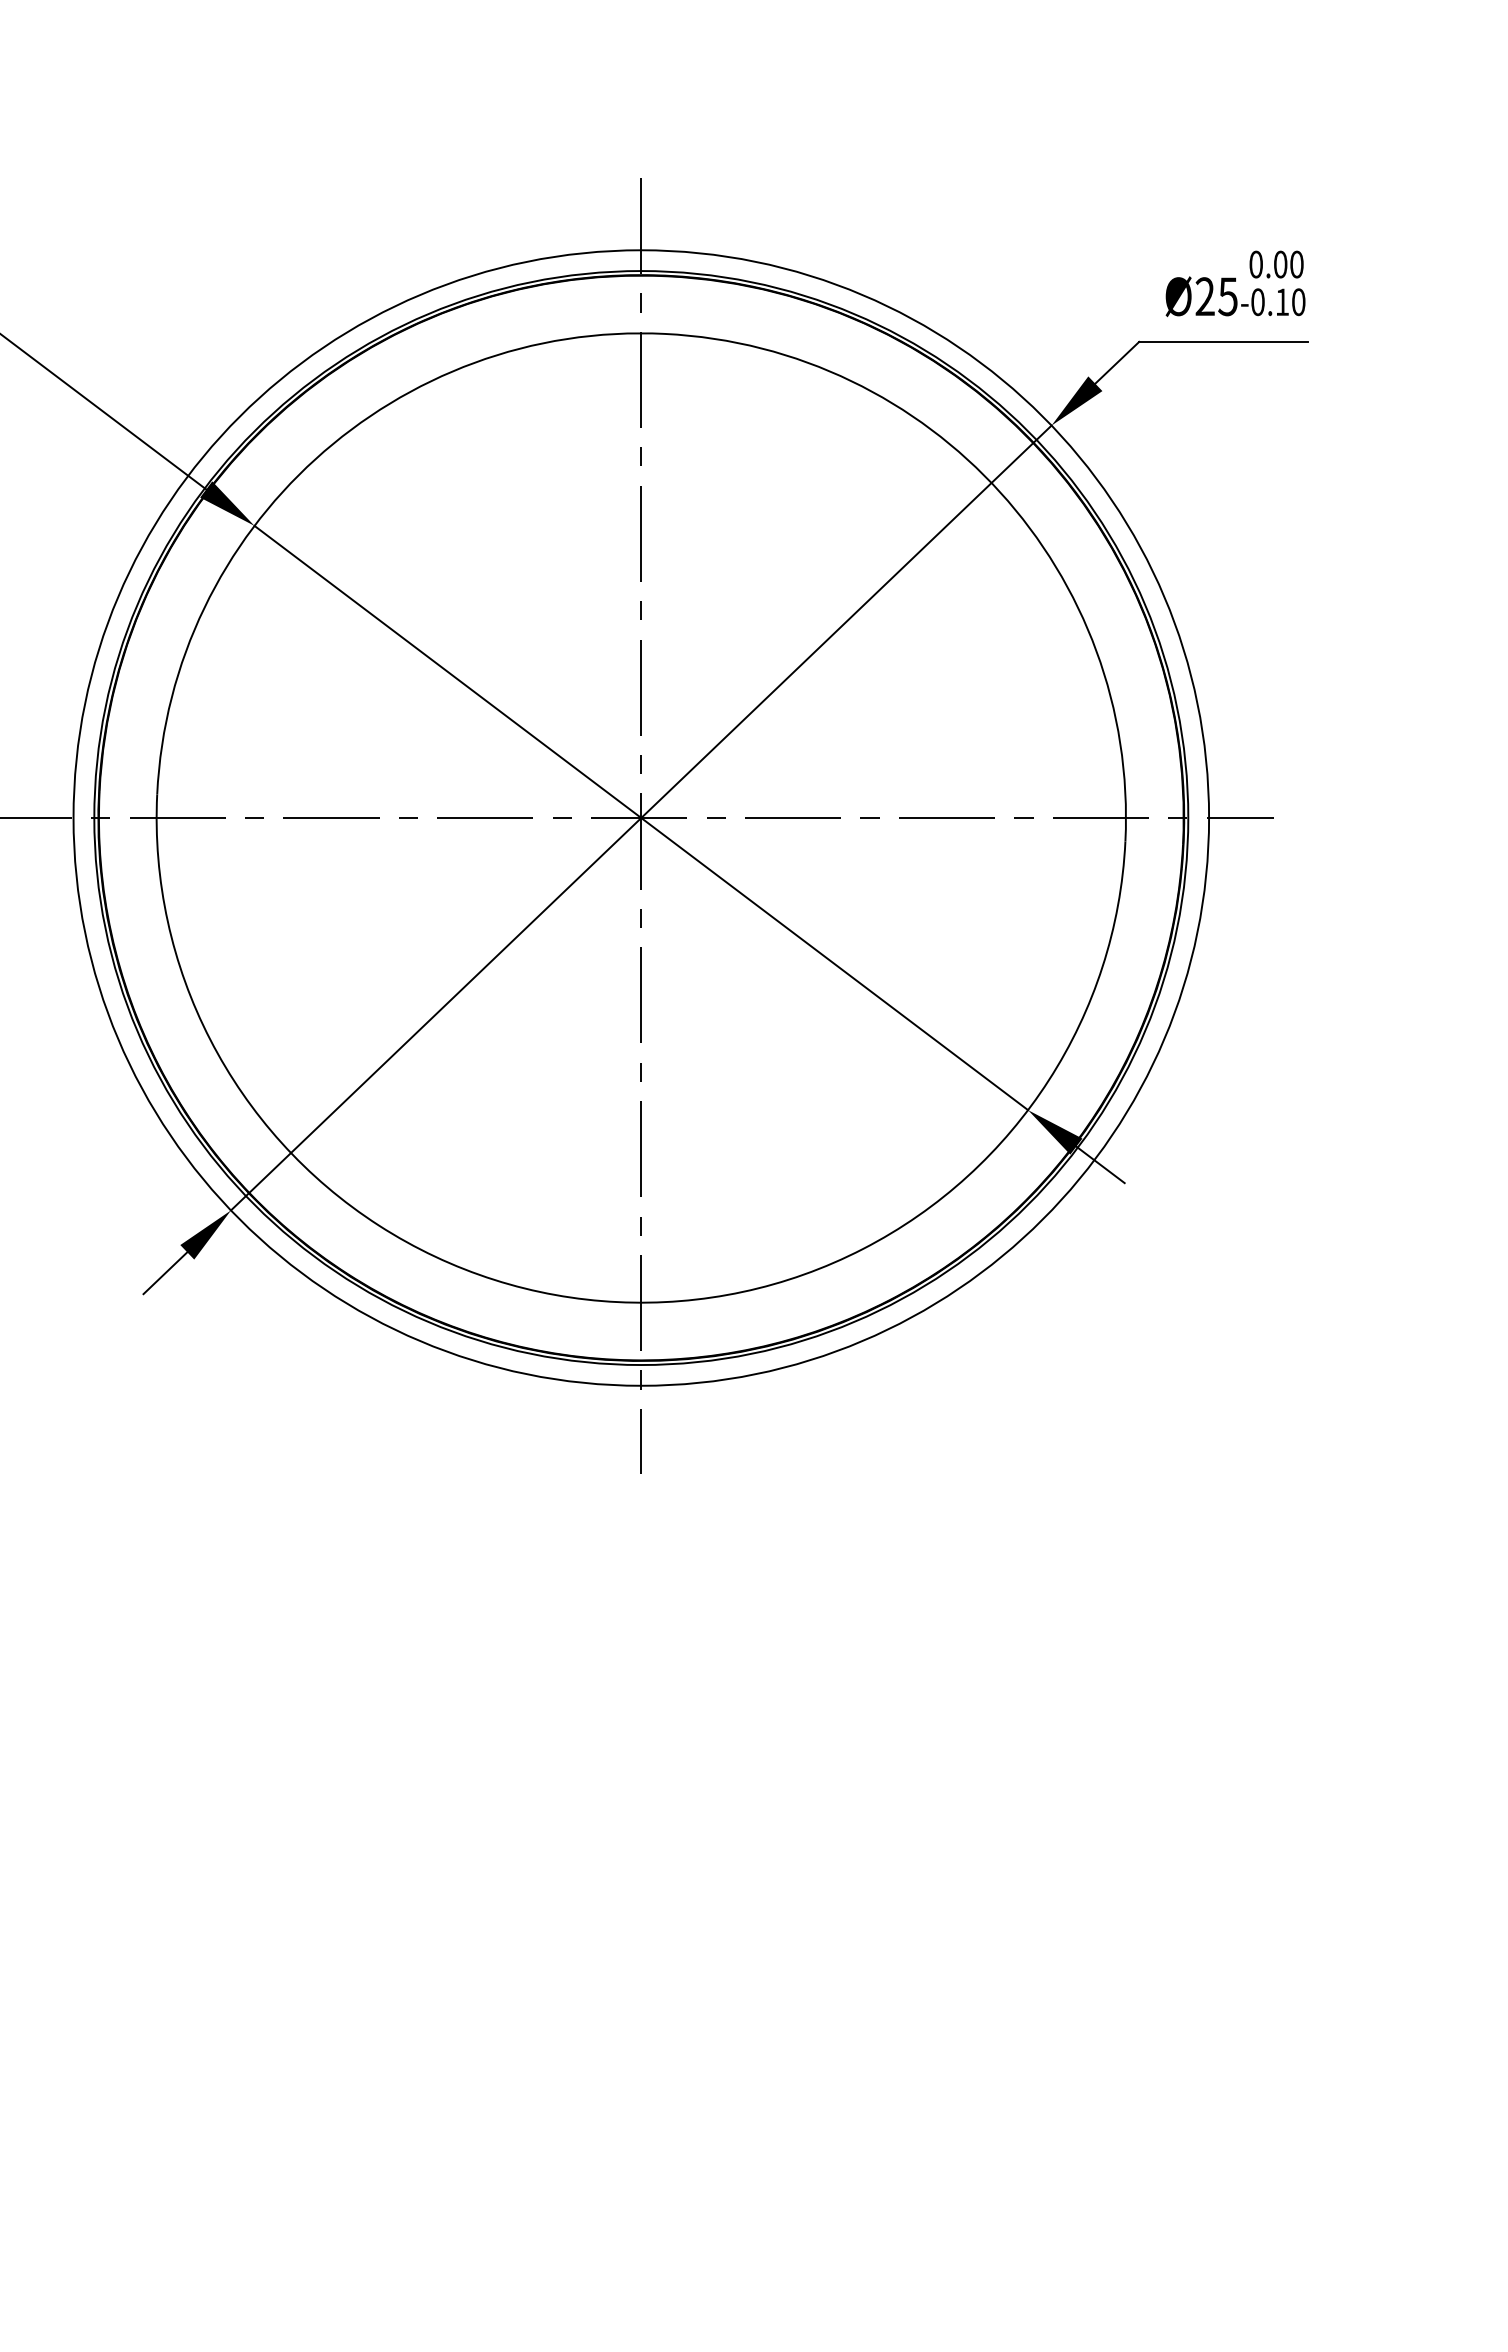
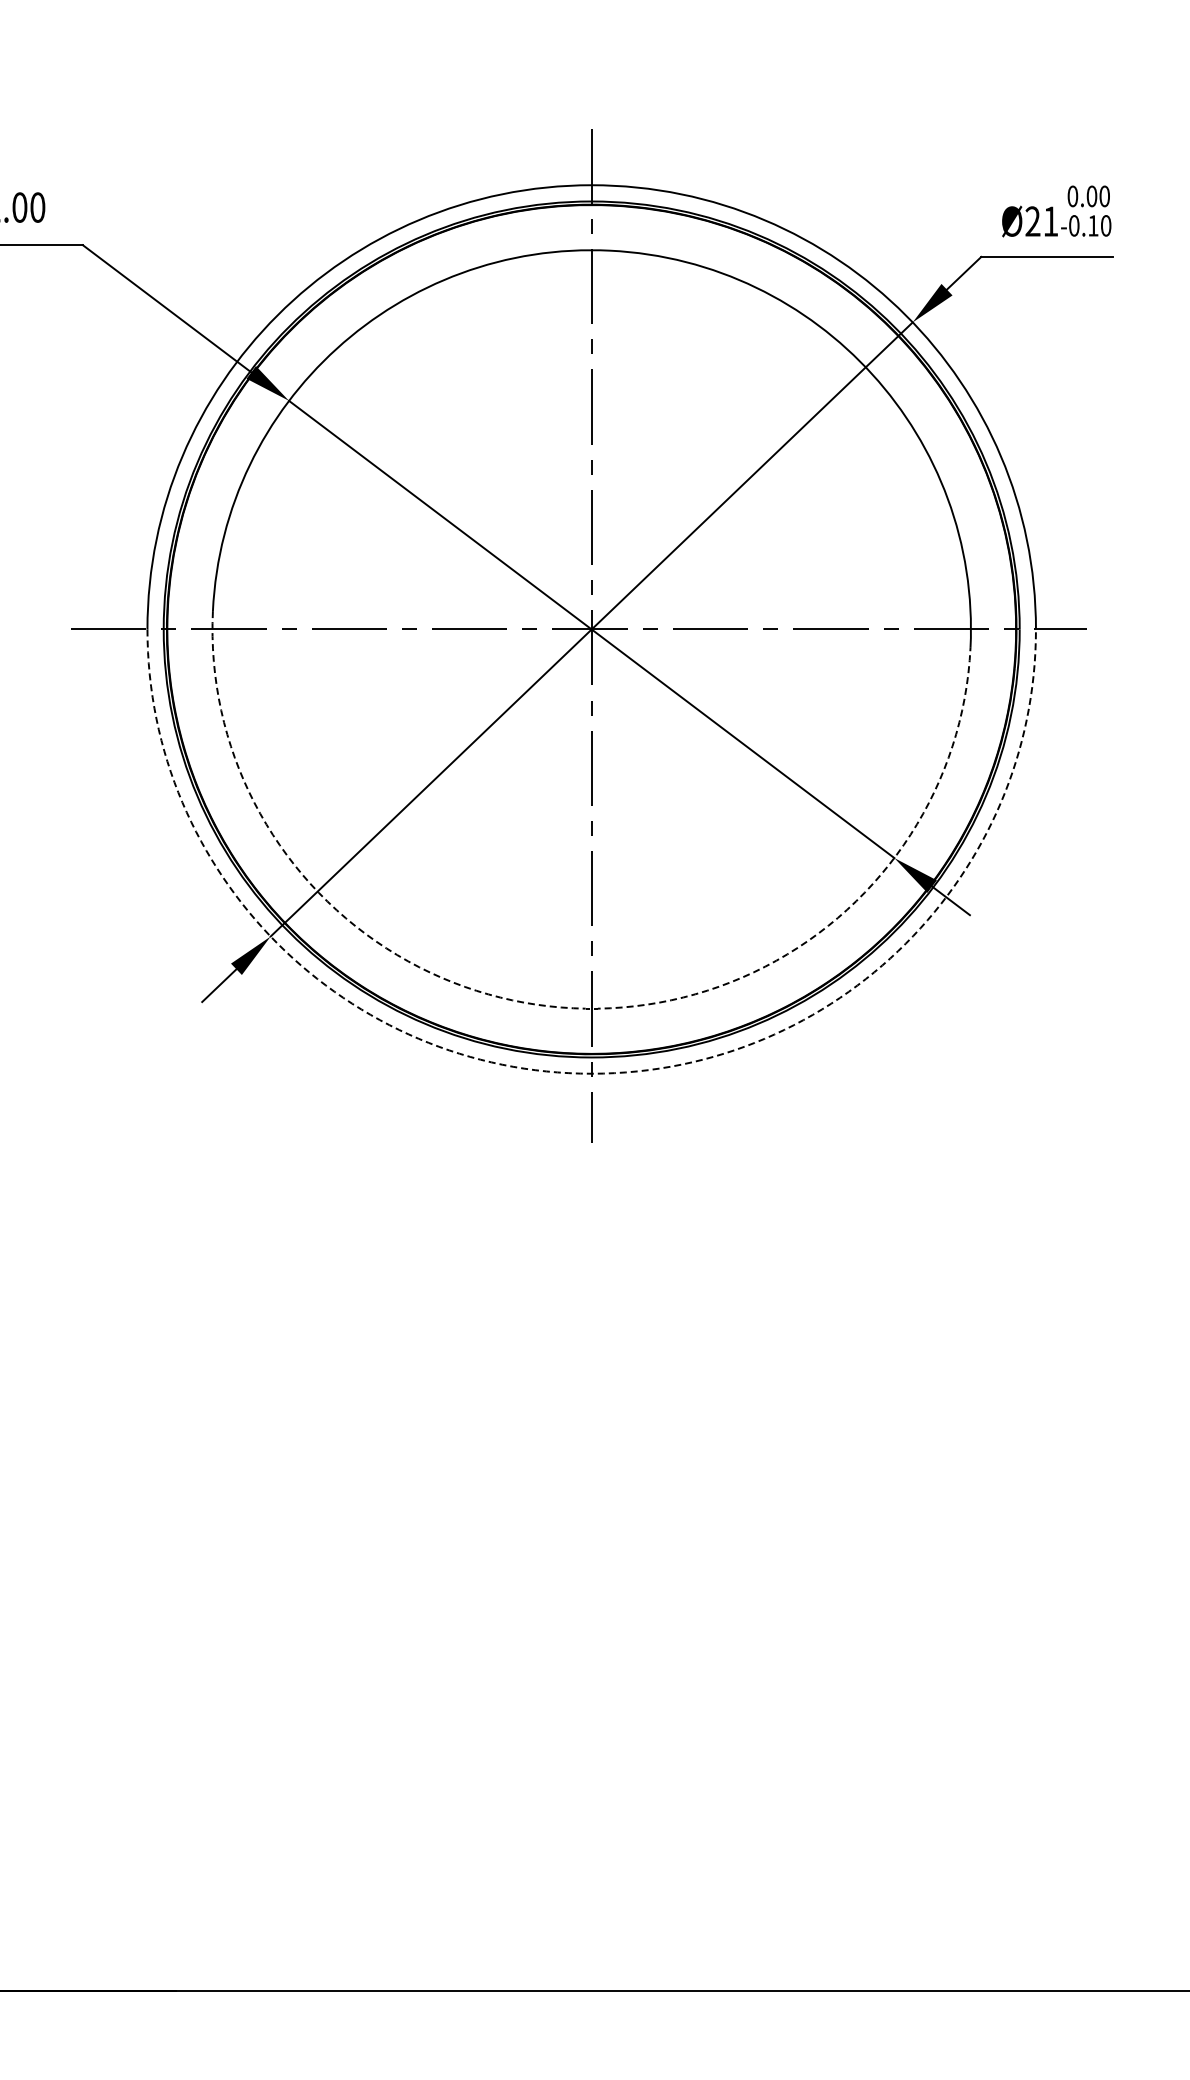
text: (1227, 296) -> (1050, 221), Ø25 -> Ø21
arc: (618, 1302) -> (573, 1008), solid -> dashed
arc: (641, 1385) -> (591, 1073), solid -> dashed

